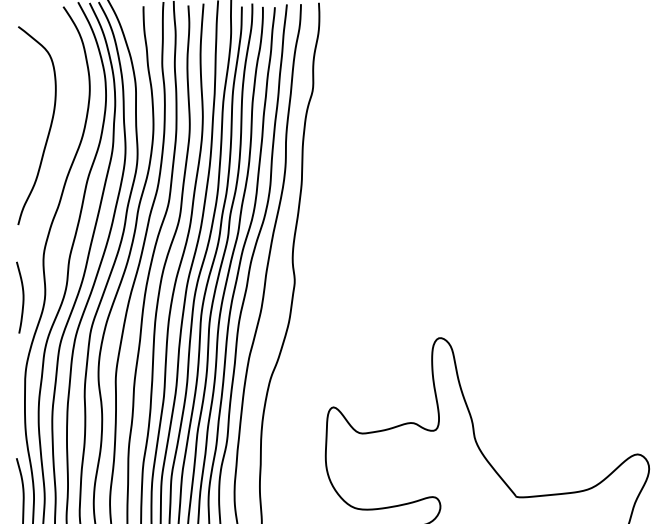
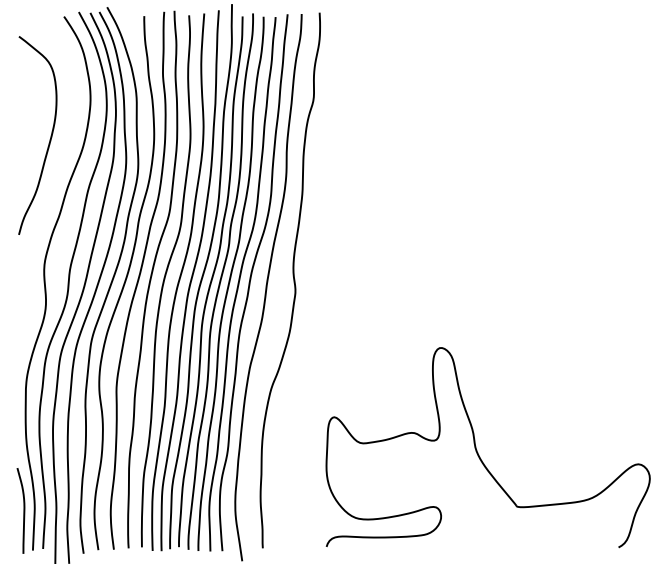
curve: (22, 297) -> (23, 307), removed

